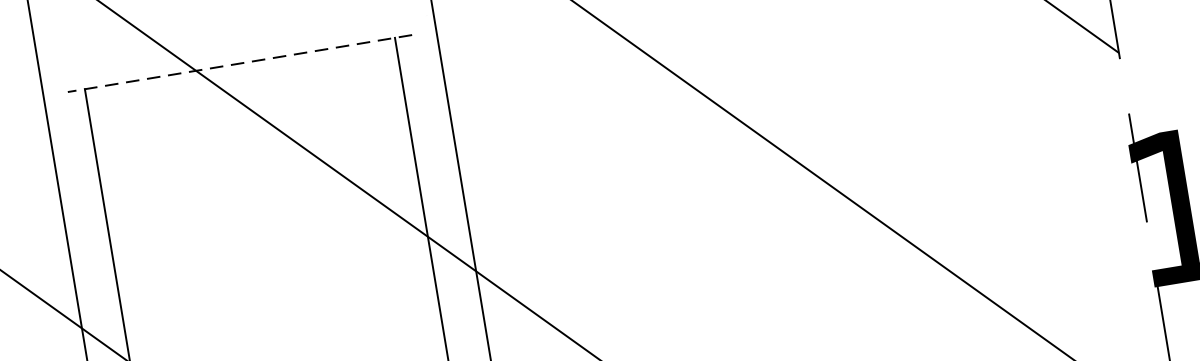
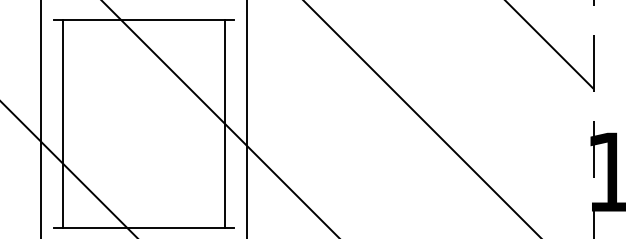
line: (238, 62) -> (143, 19), dashed -> solid

